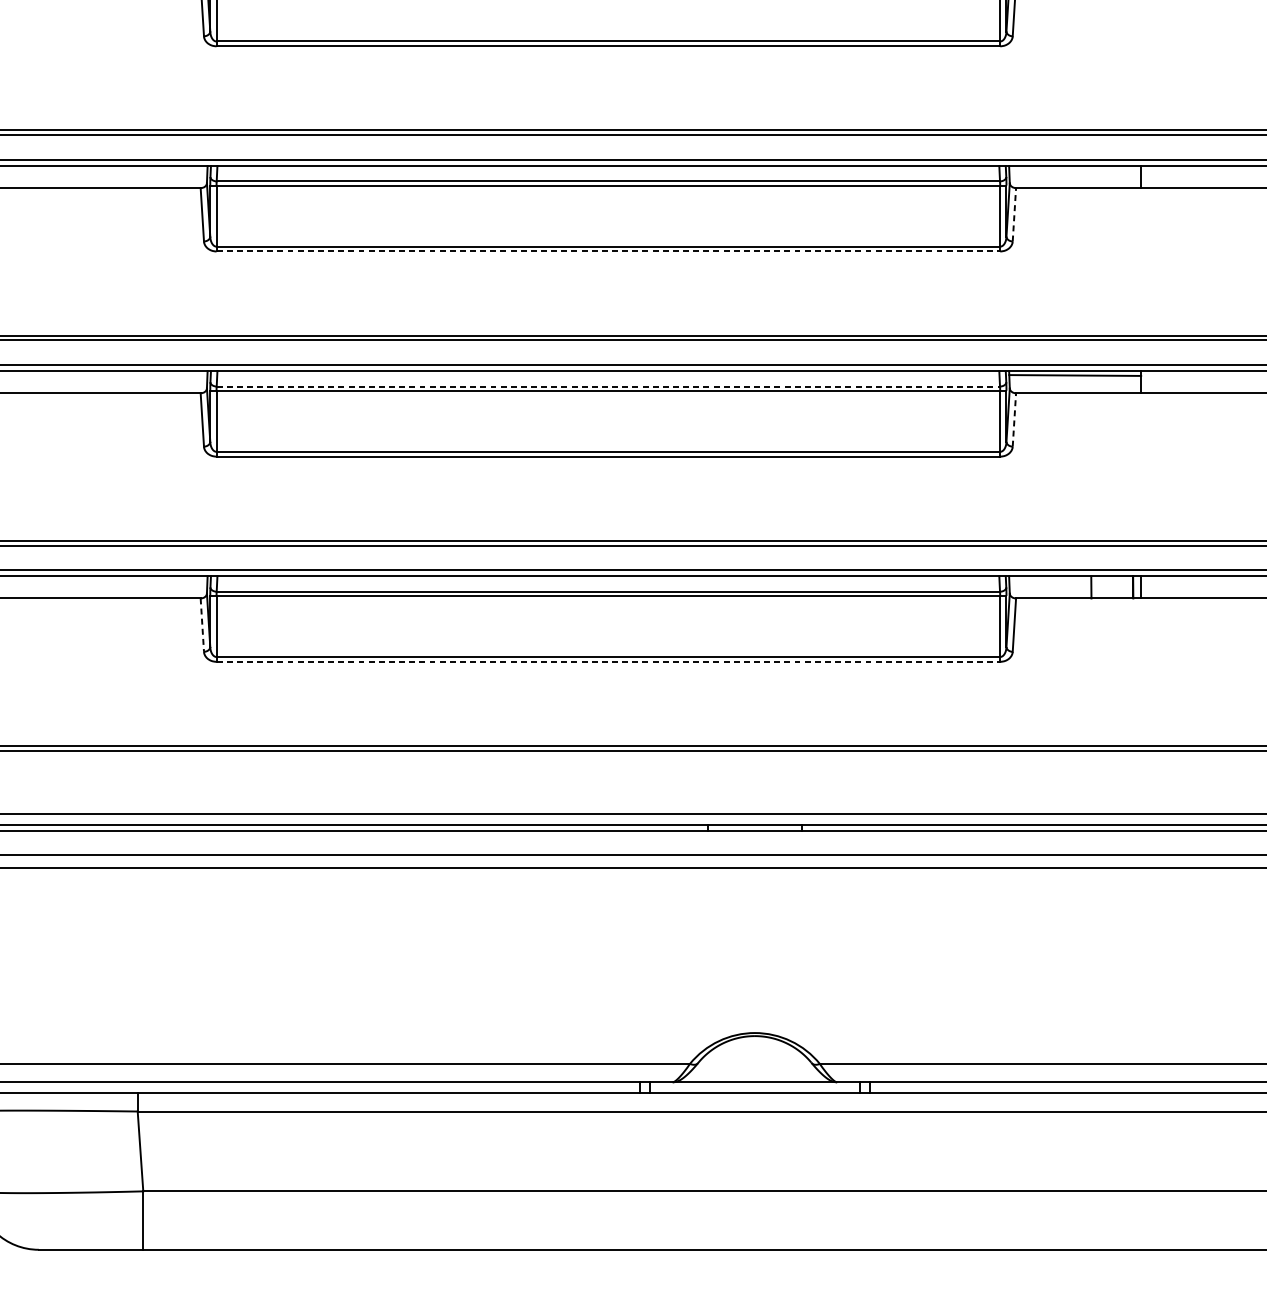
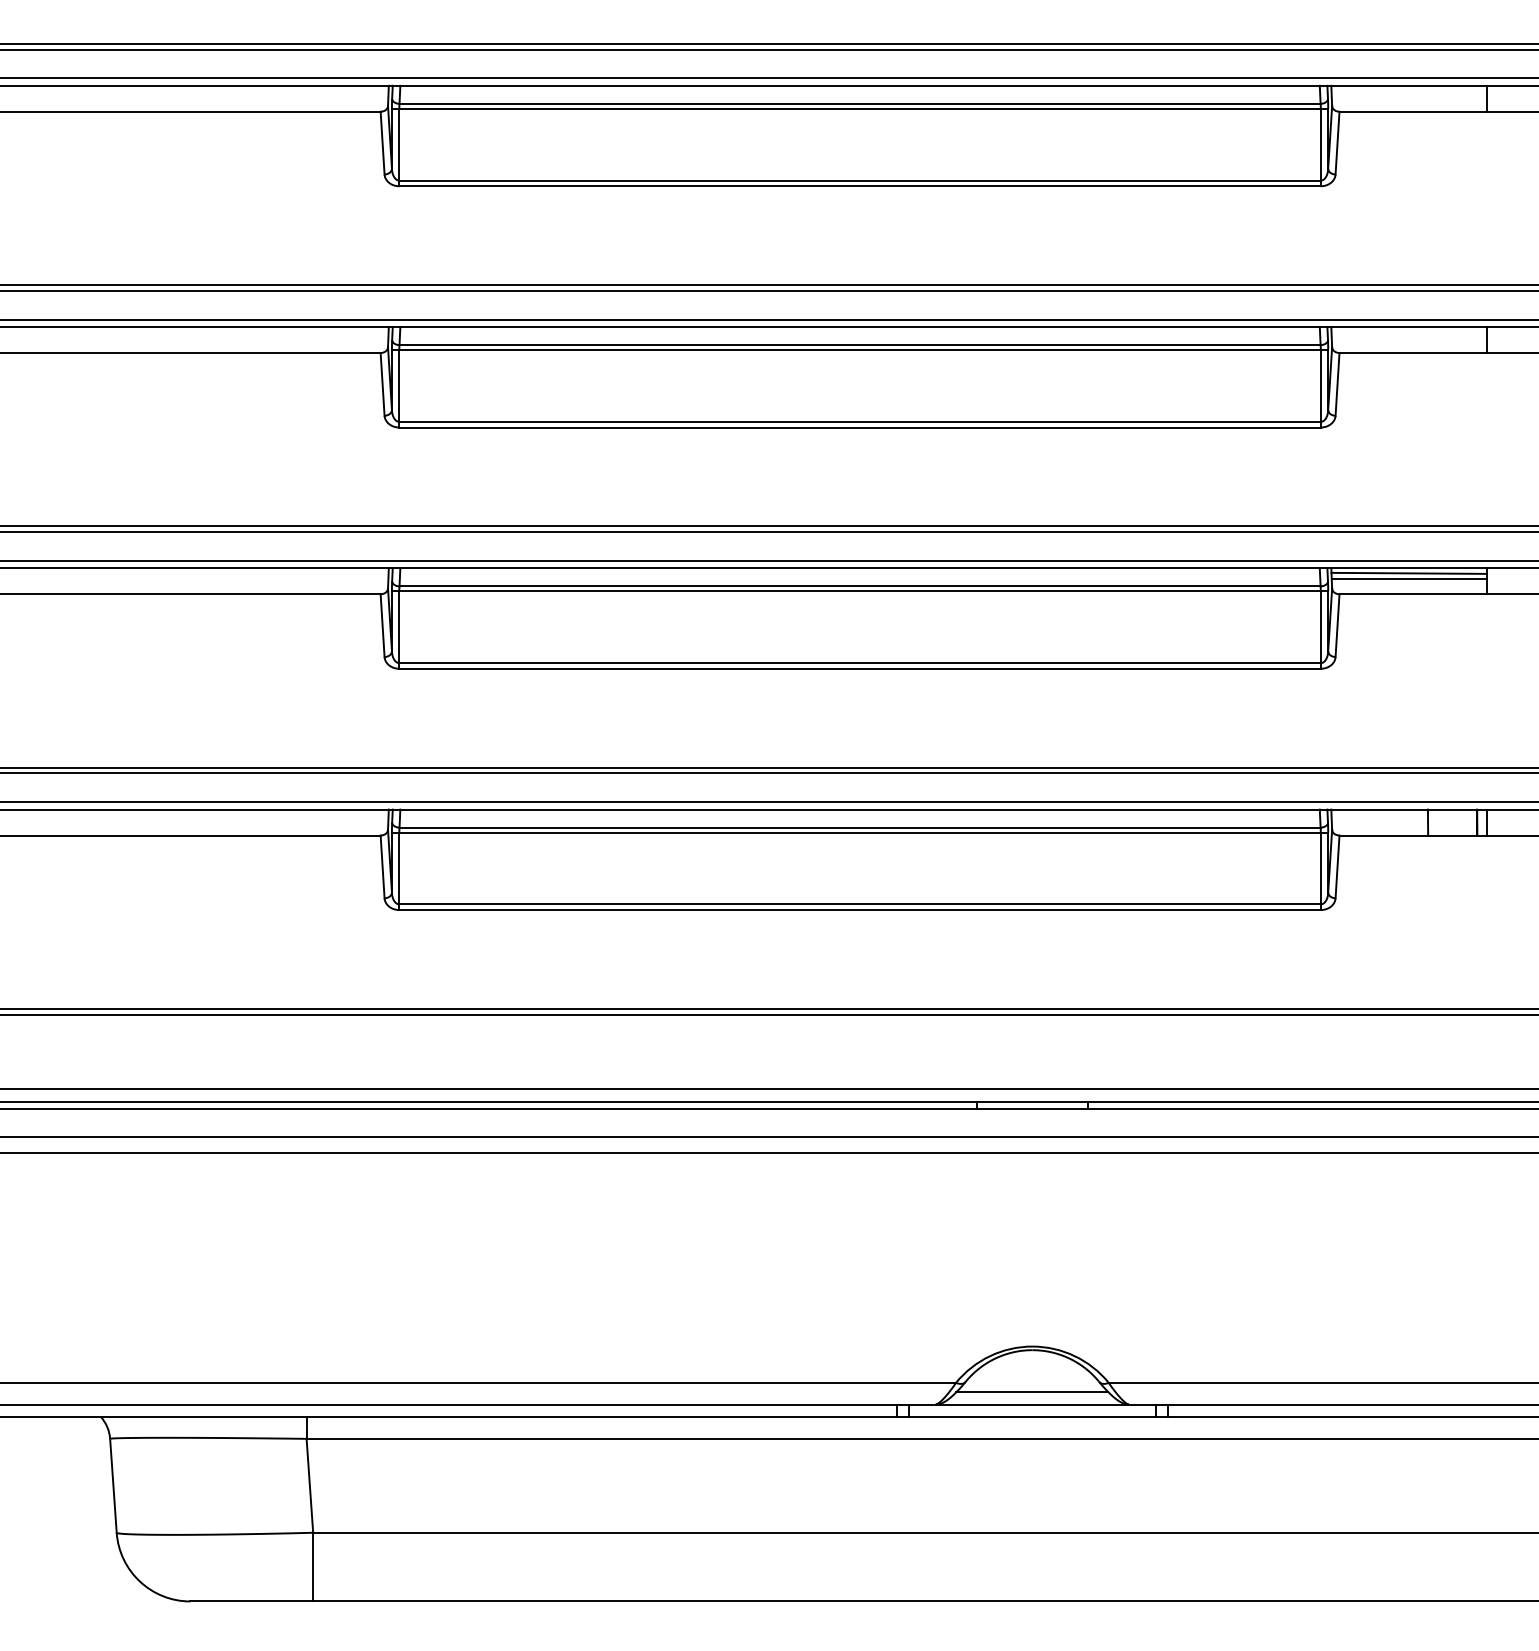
line: (1014, 214) -> (1337, 383), dashed -> solid
line: (608, 251) -> (860, 427), dashed -> solid
line: (1074, 379) -> (1408, 578), added
line: (608, 386) -> (860, 586), dashed -> solid
line: (1014, 419) -> (1337, 625), dashed -> solid
line: (202, 625) -> (382, 867), dashed -> solid
line: (608, 662) -> (860, 910), dashed -> solid
line: (755, 1072) -> (1032, 1392), added

